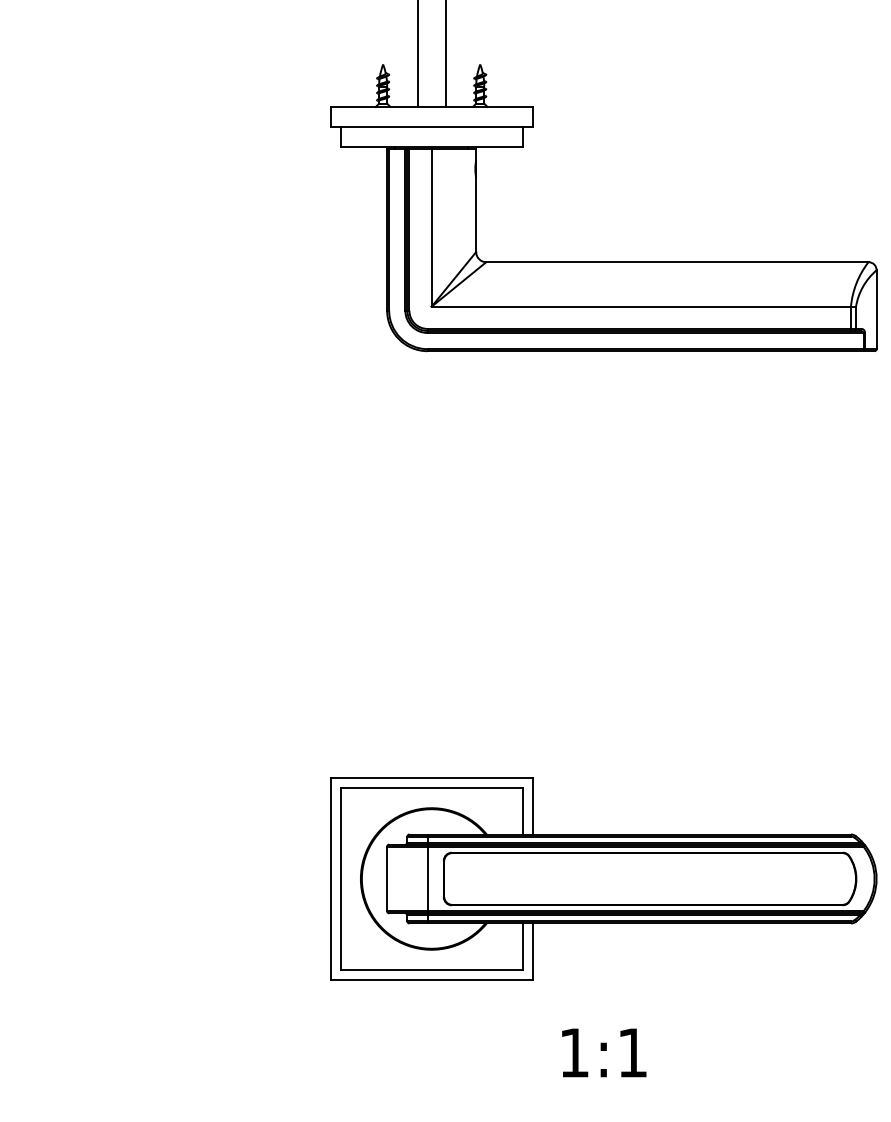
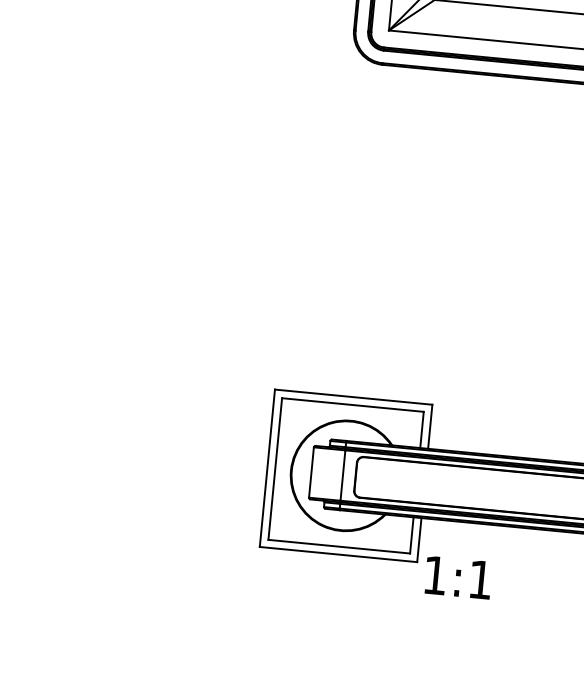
text: (604, 1052) -> (458, 577), moved

